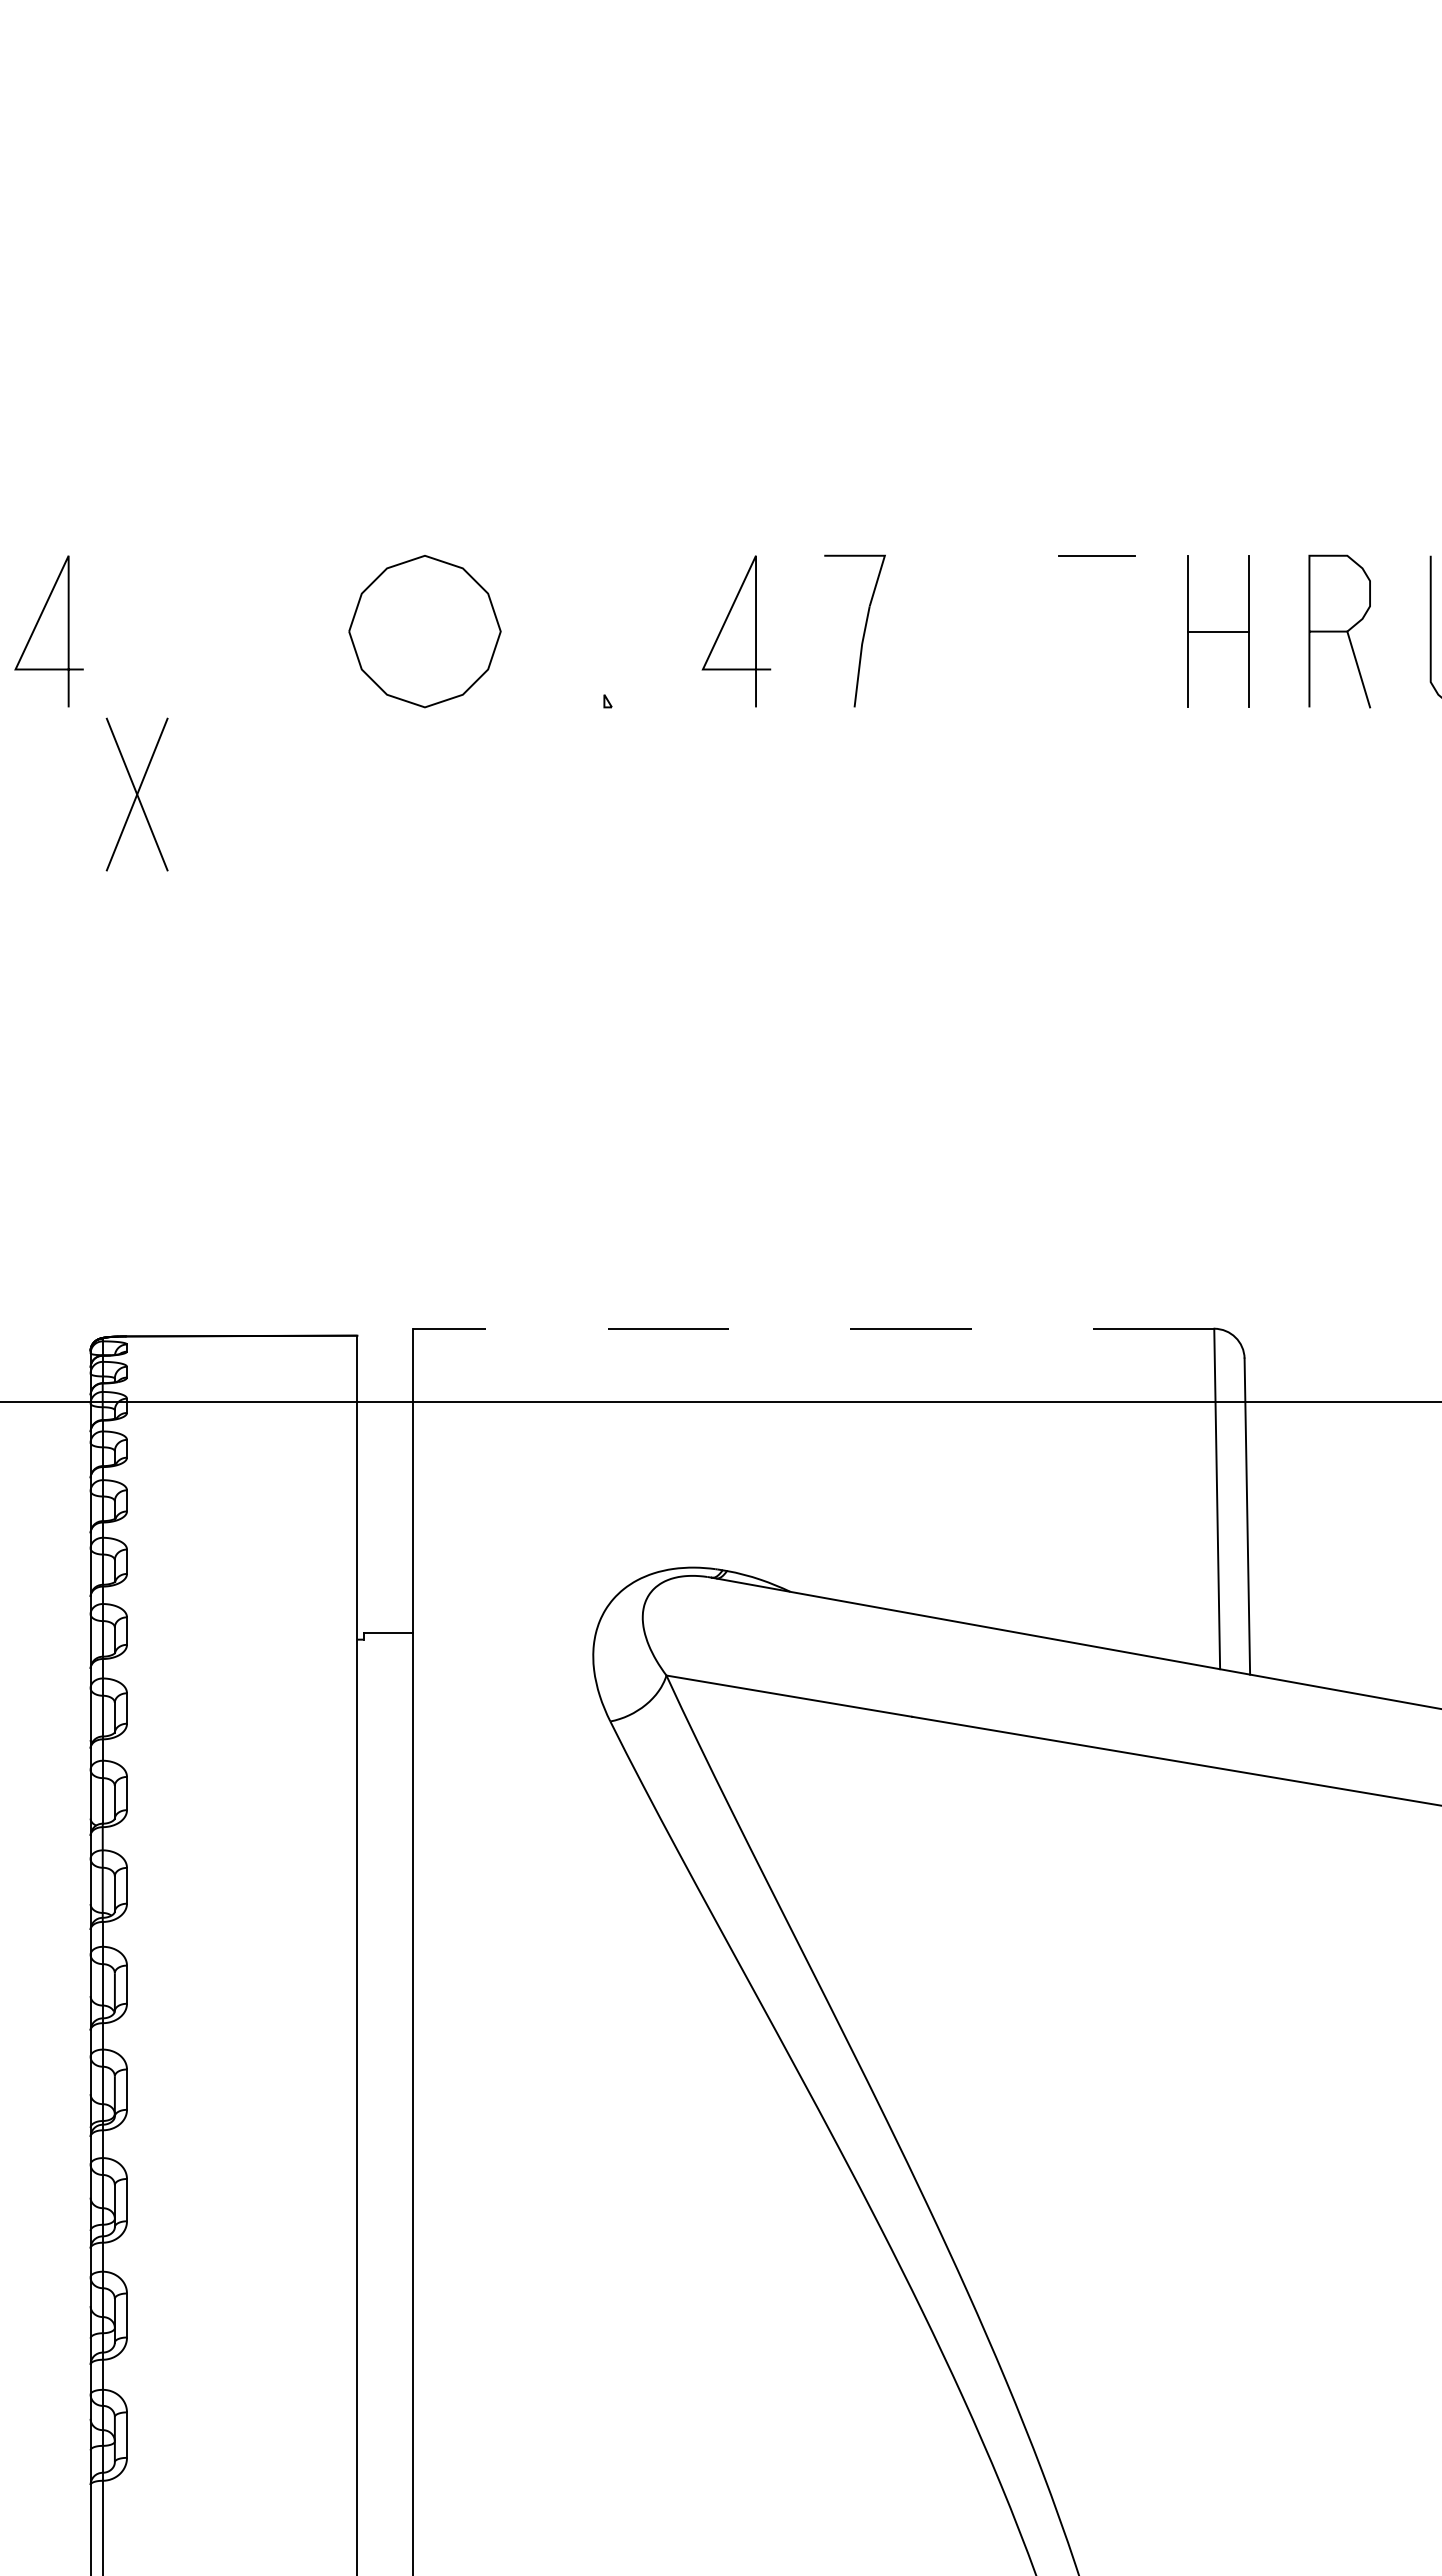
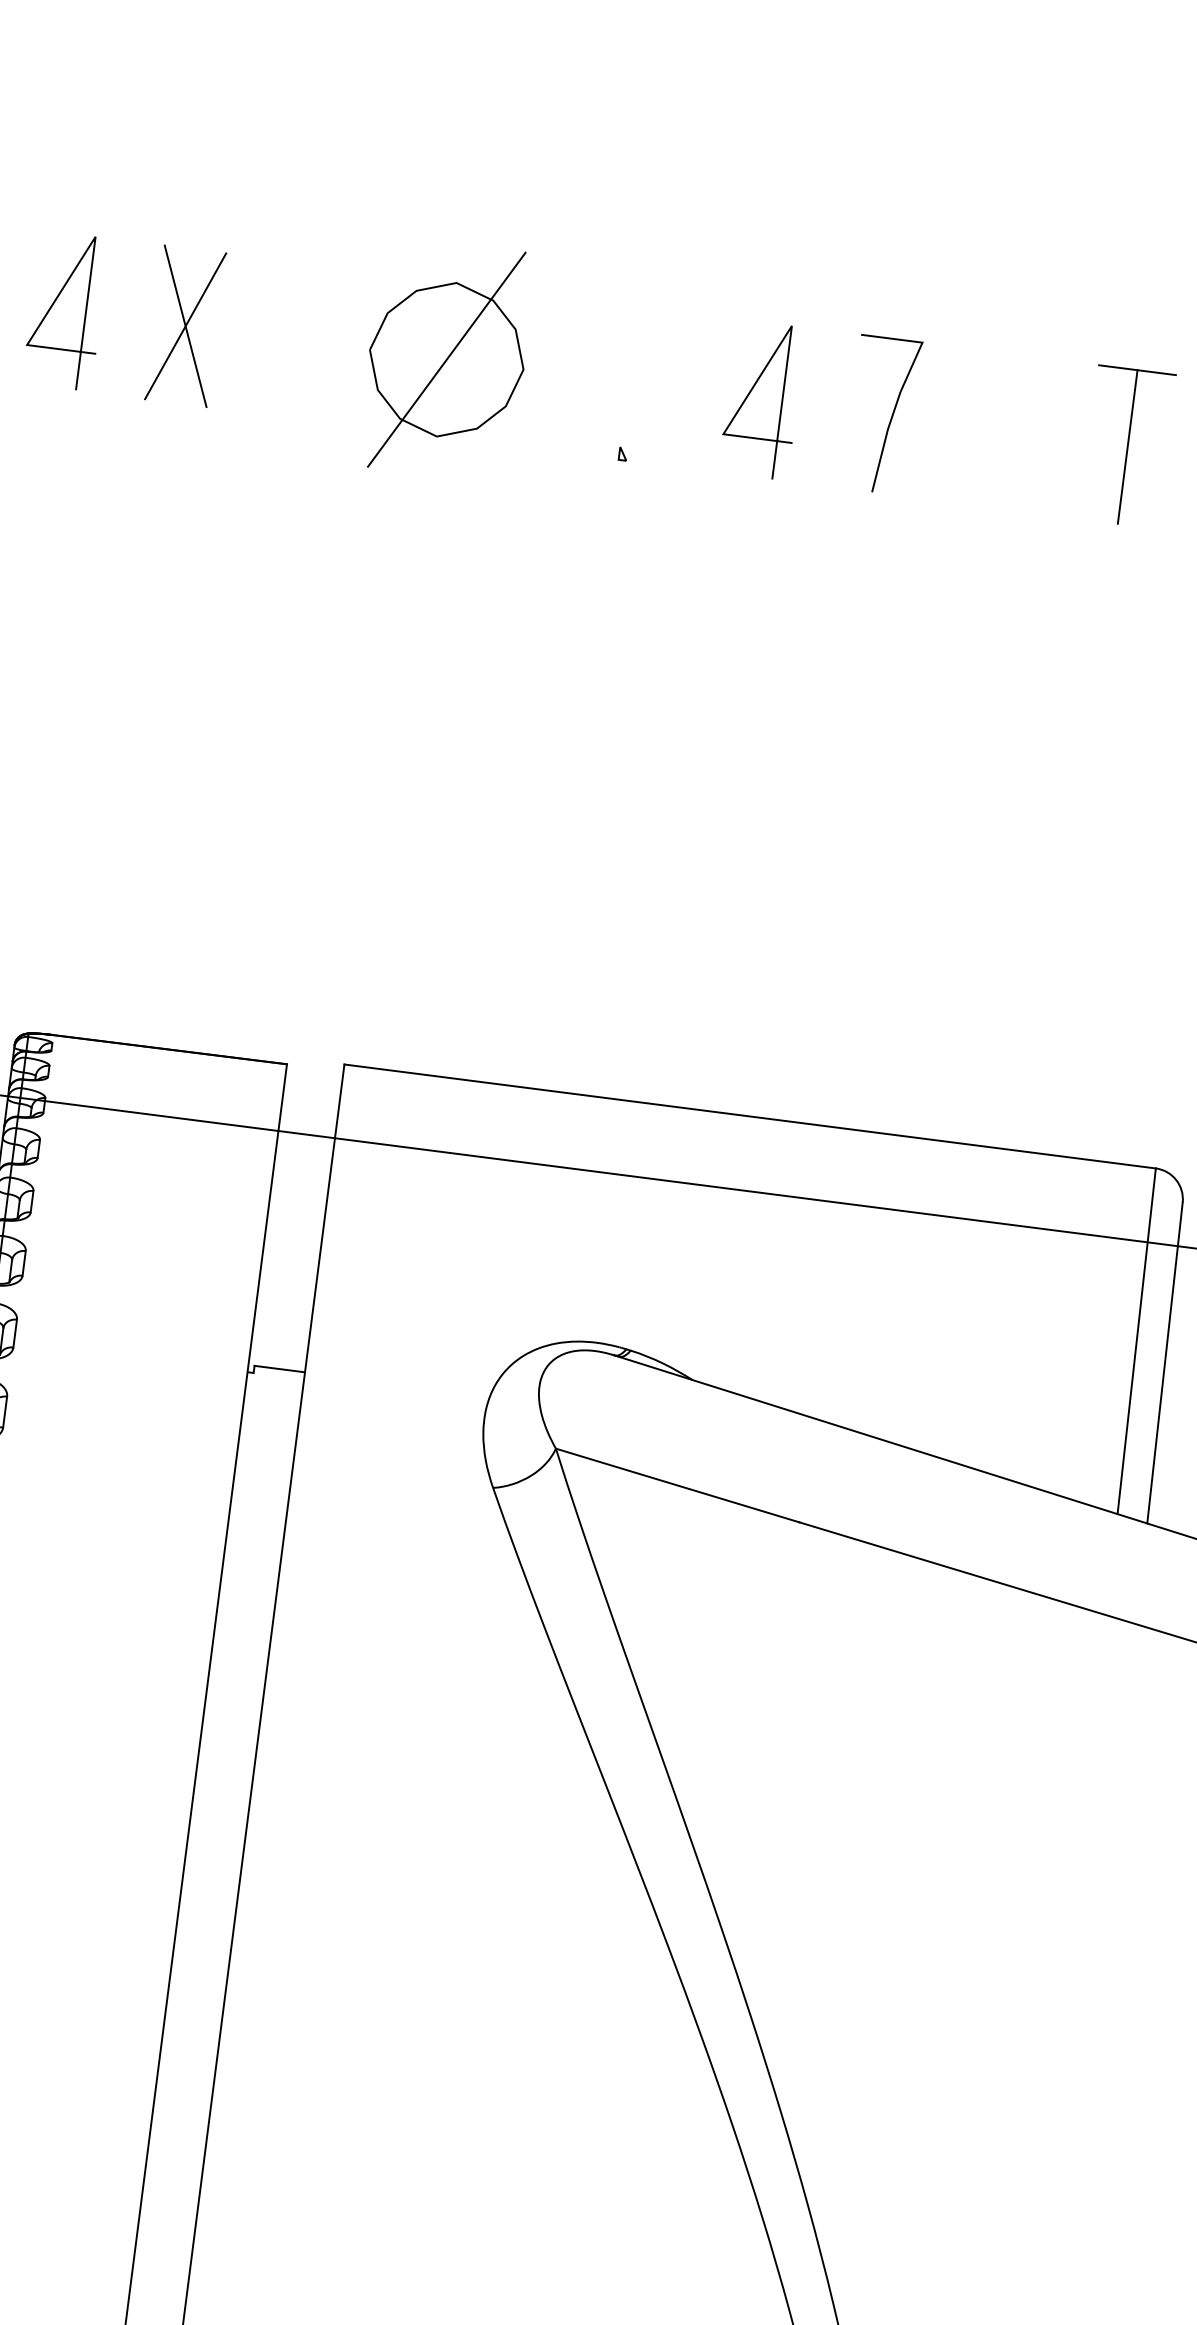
line: (424, 631) -> (446, 359), added
line: (1097, 631) -> (1128, 446), added
part: (136, 794) -> (184, 326), moved
line: (813, 1328) -> (749, 1116), dashed -> solid

